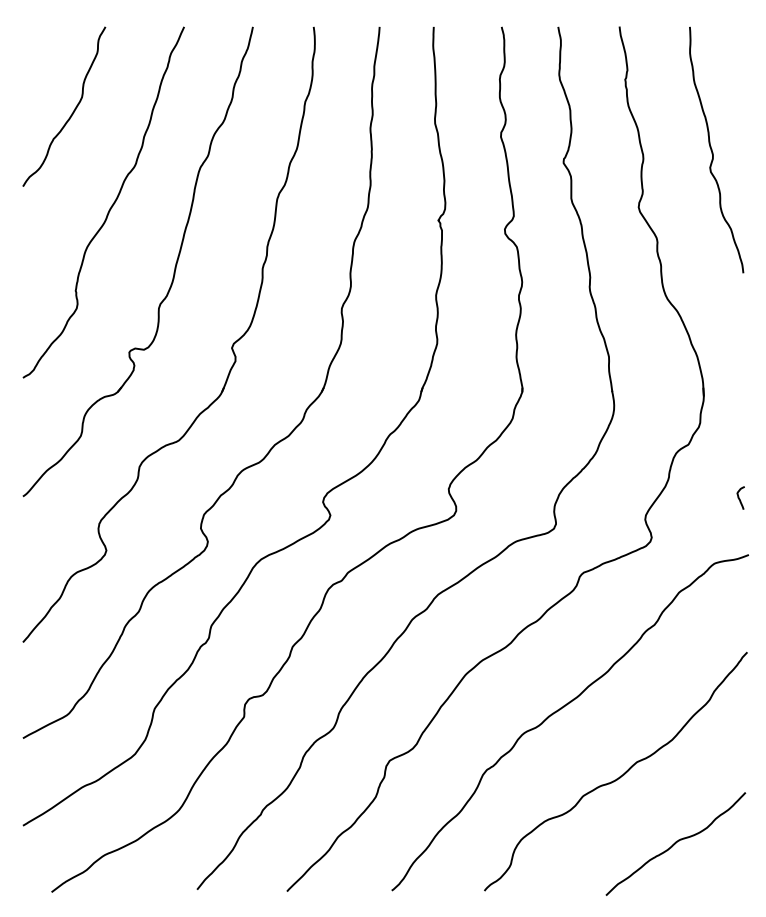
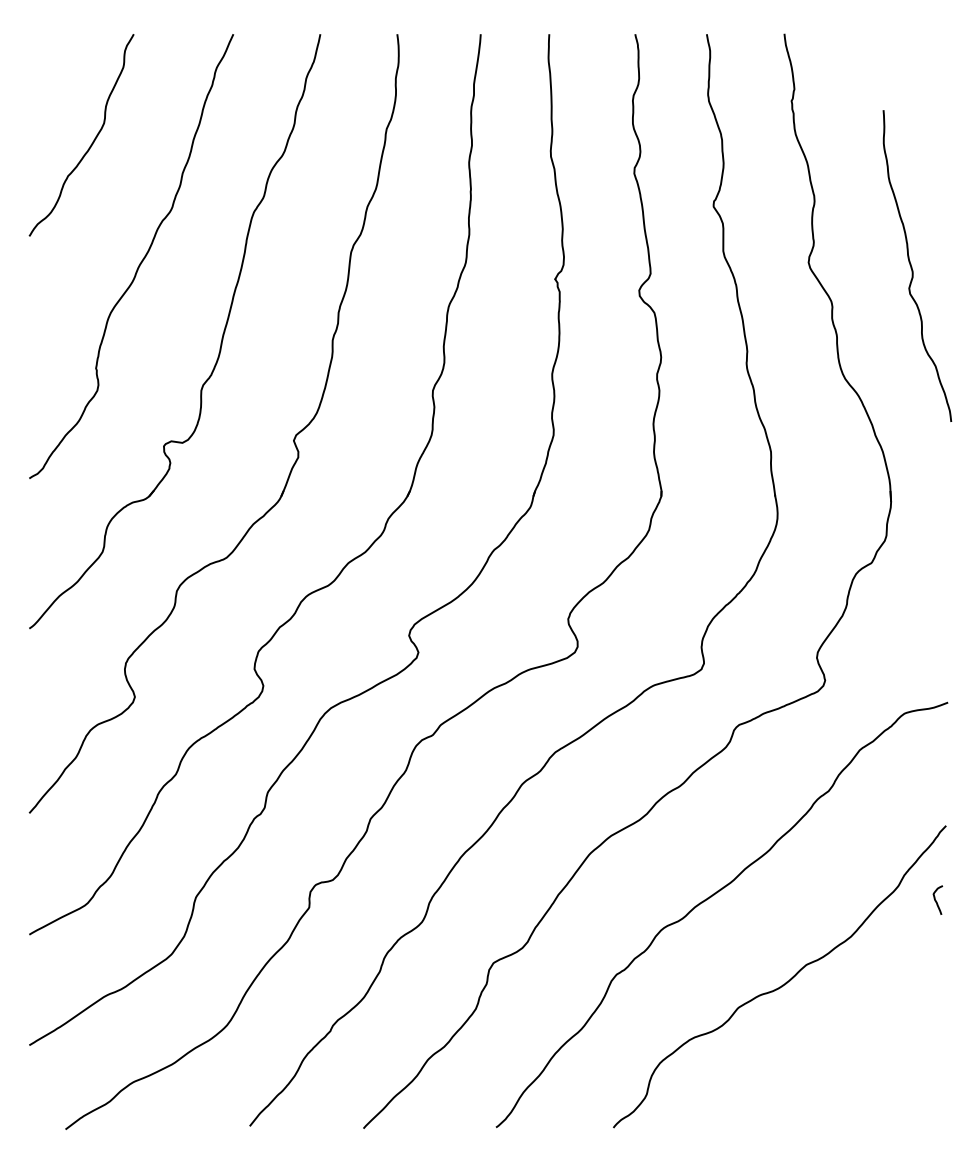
curve: (712, 149) -> (912, 265), moved
curve: (739, 497) -> (936, 899), moved
curve: (675, 843) -> (855, 1067), removed

